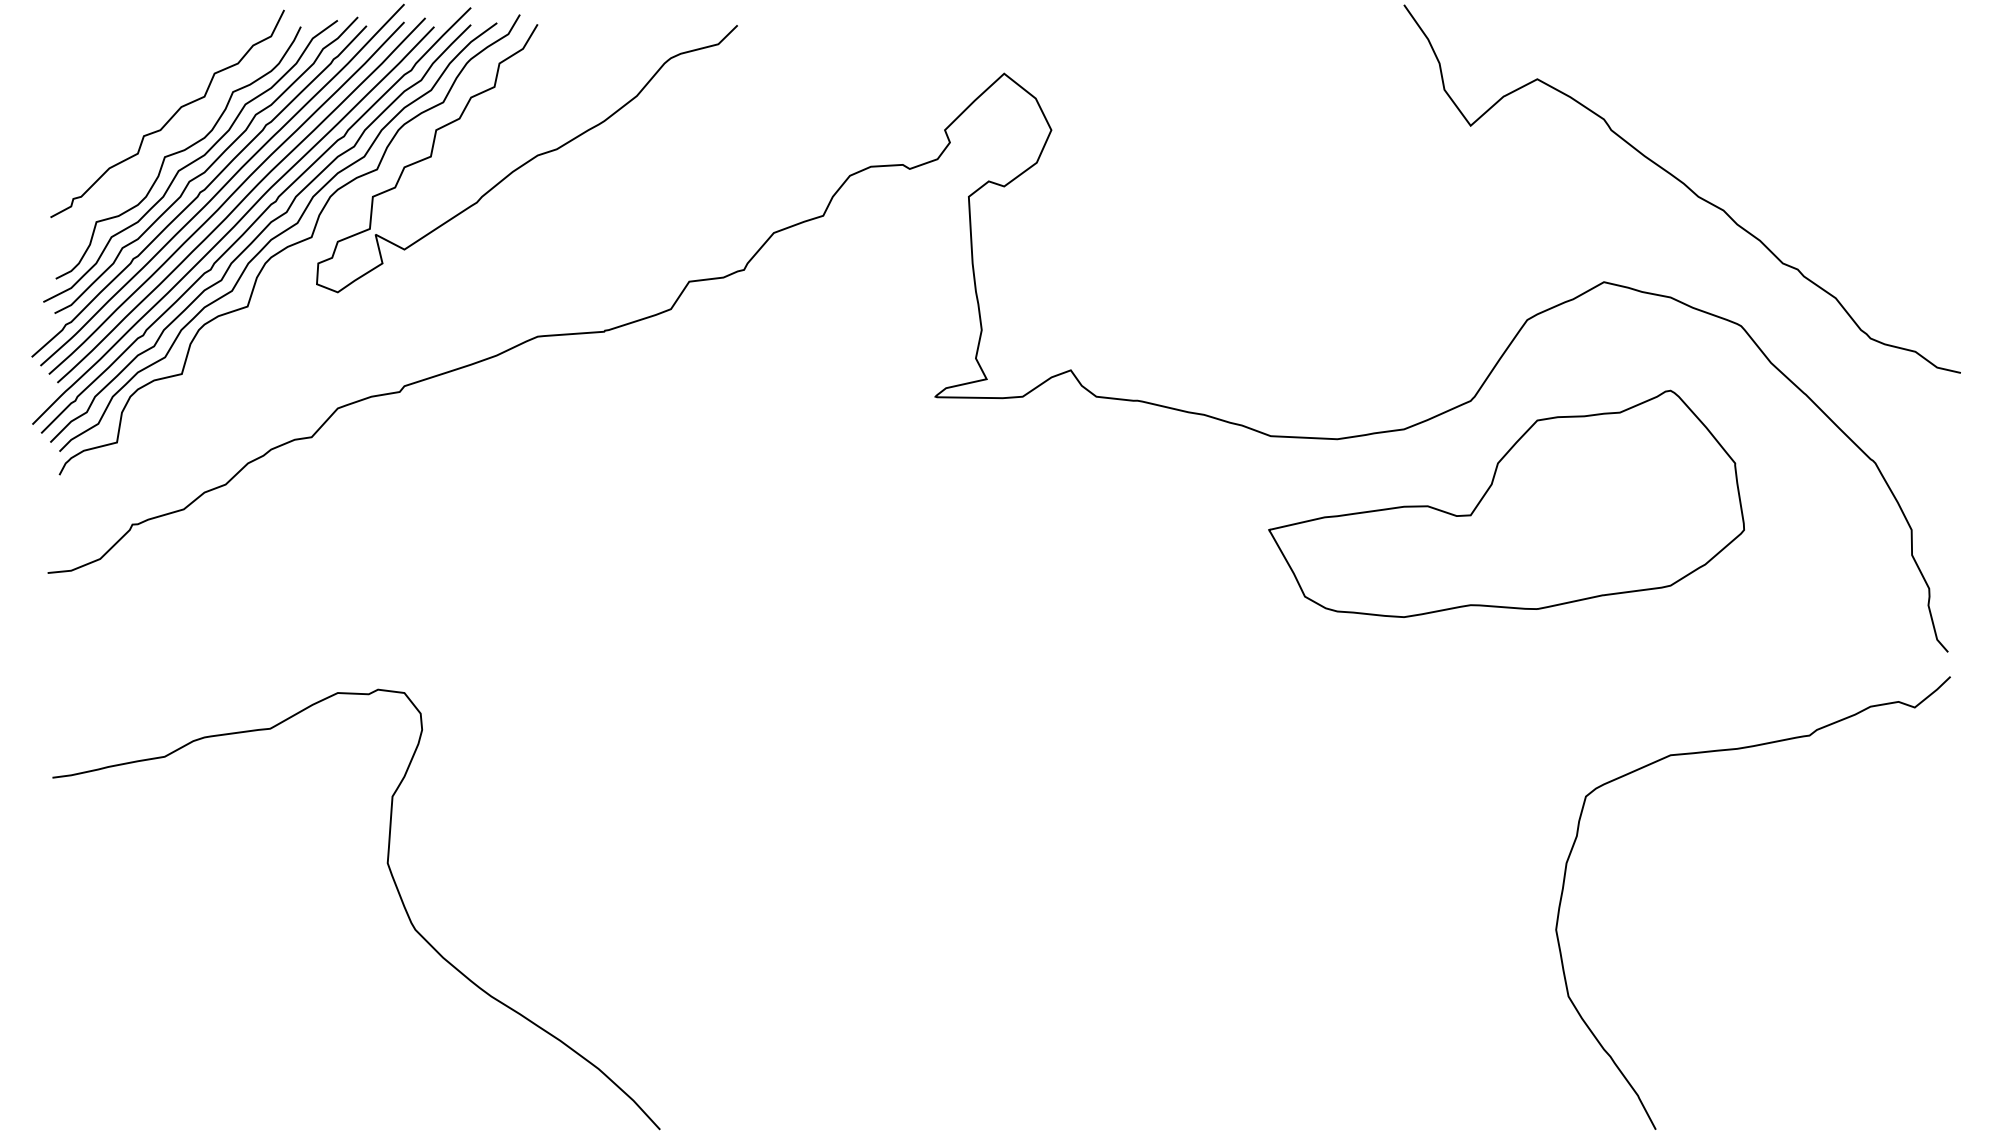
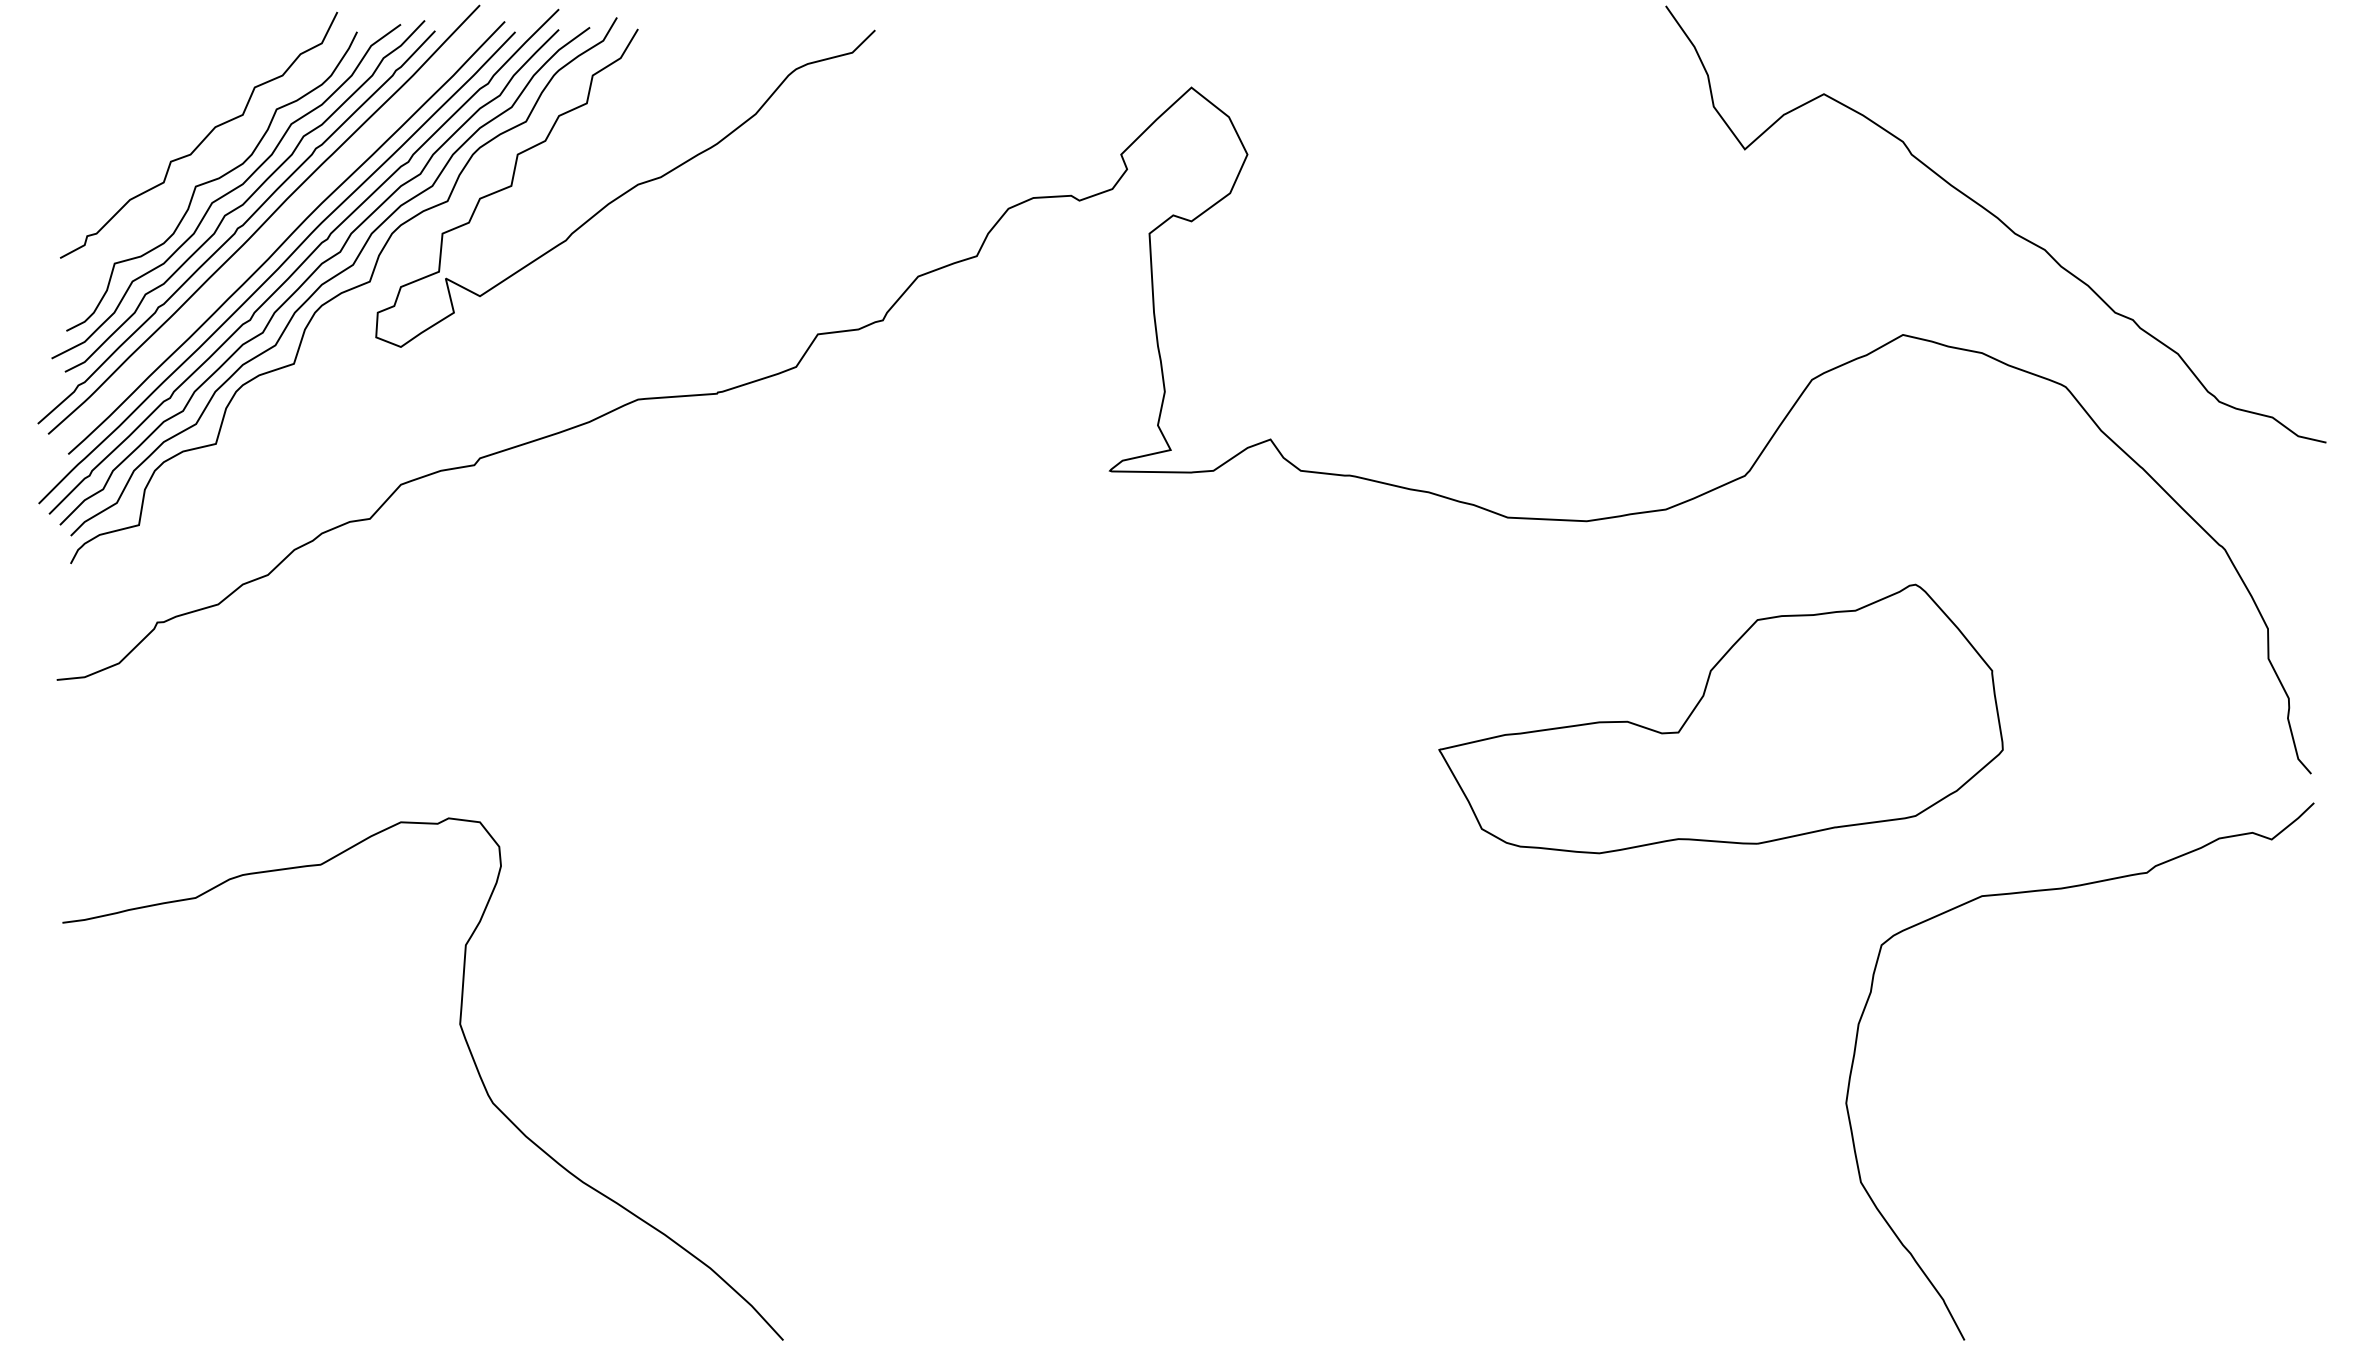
curve: (227, 198) -> (270, 235), removed
part: (1506, 503) -> (1720, 718), moved

